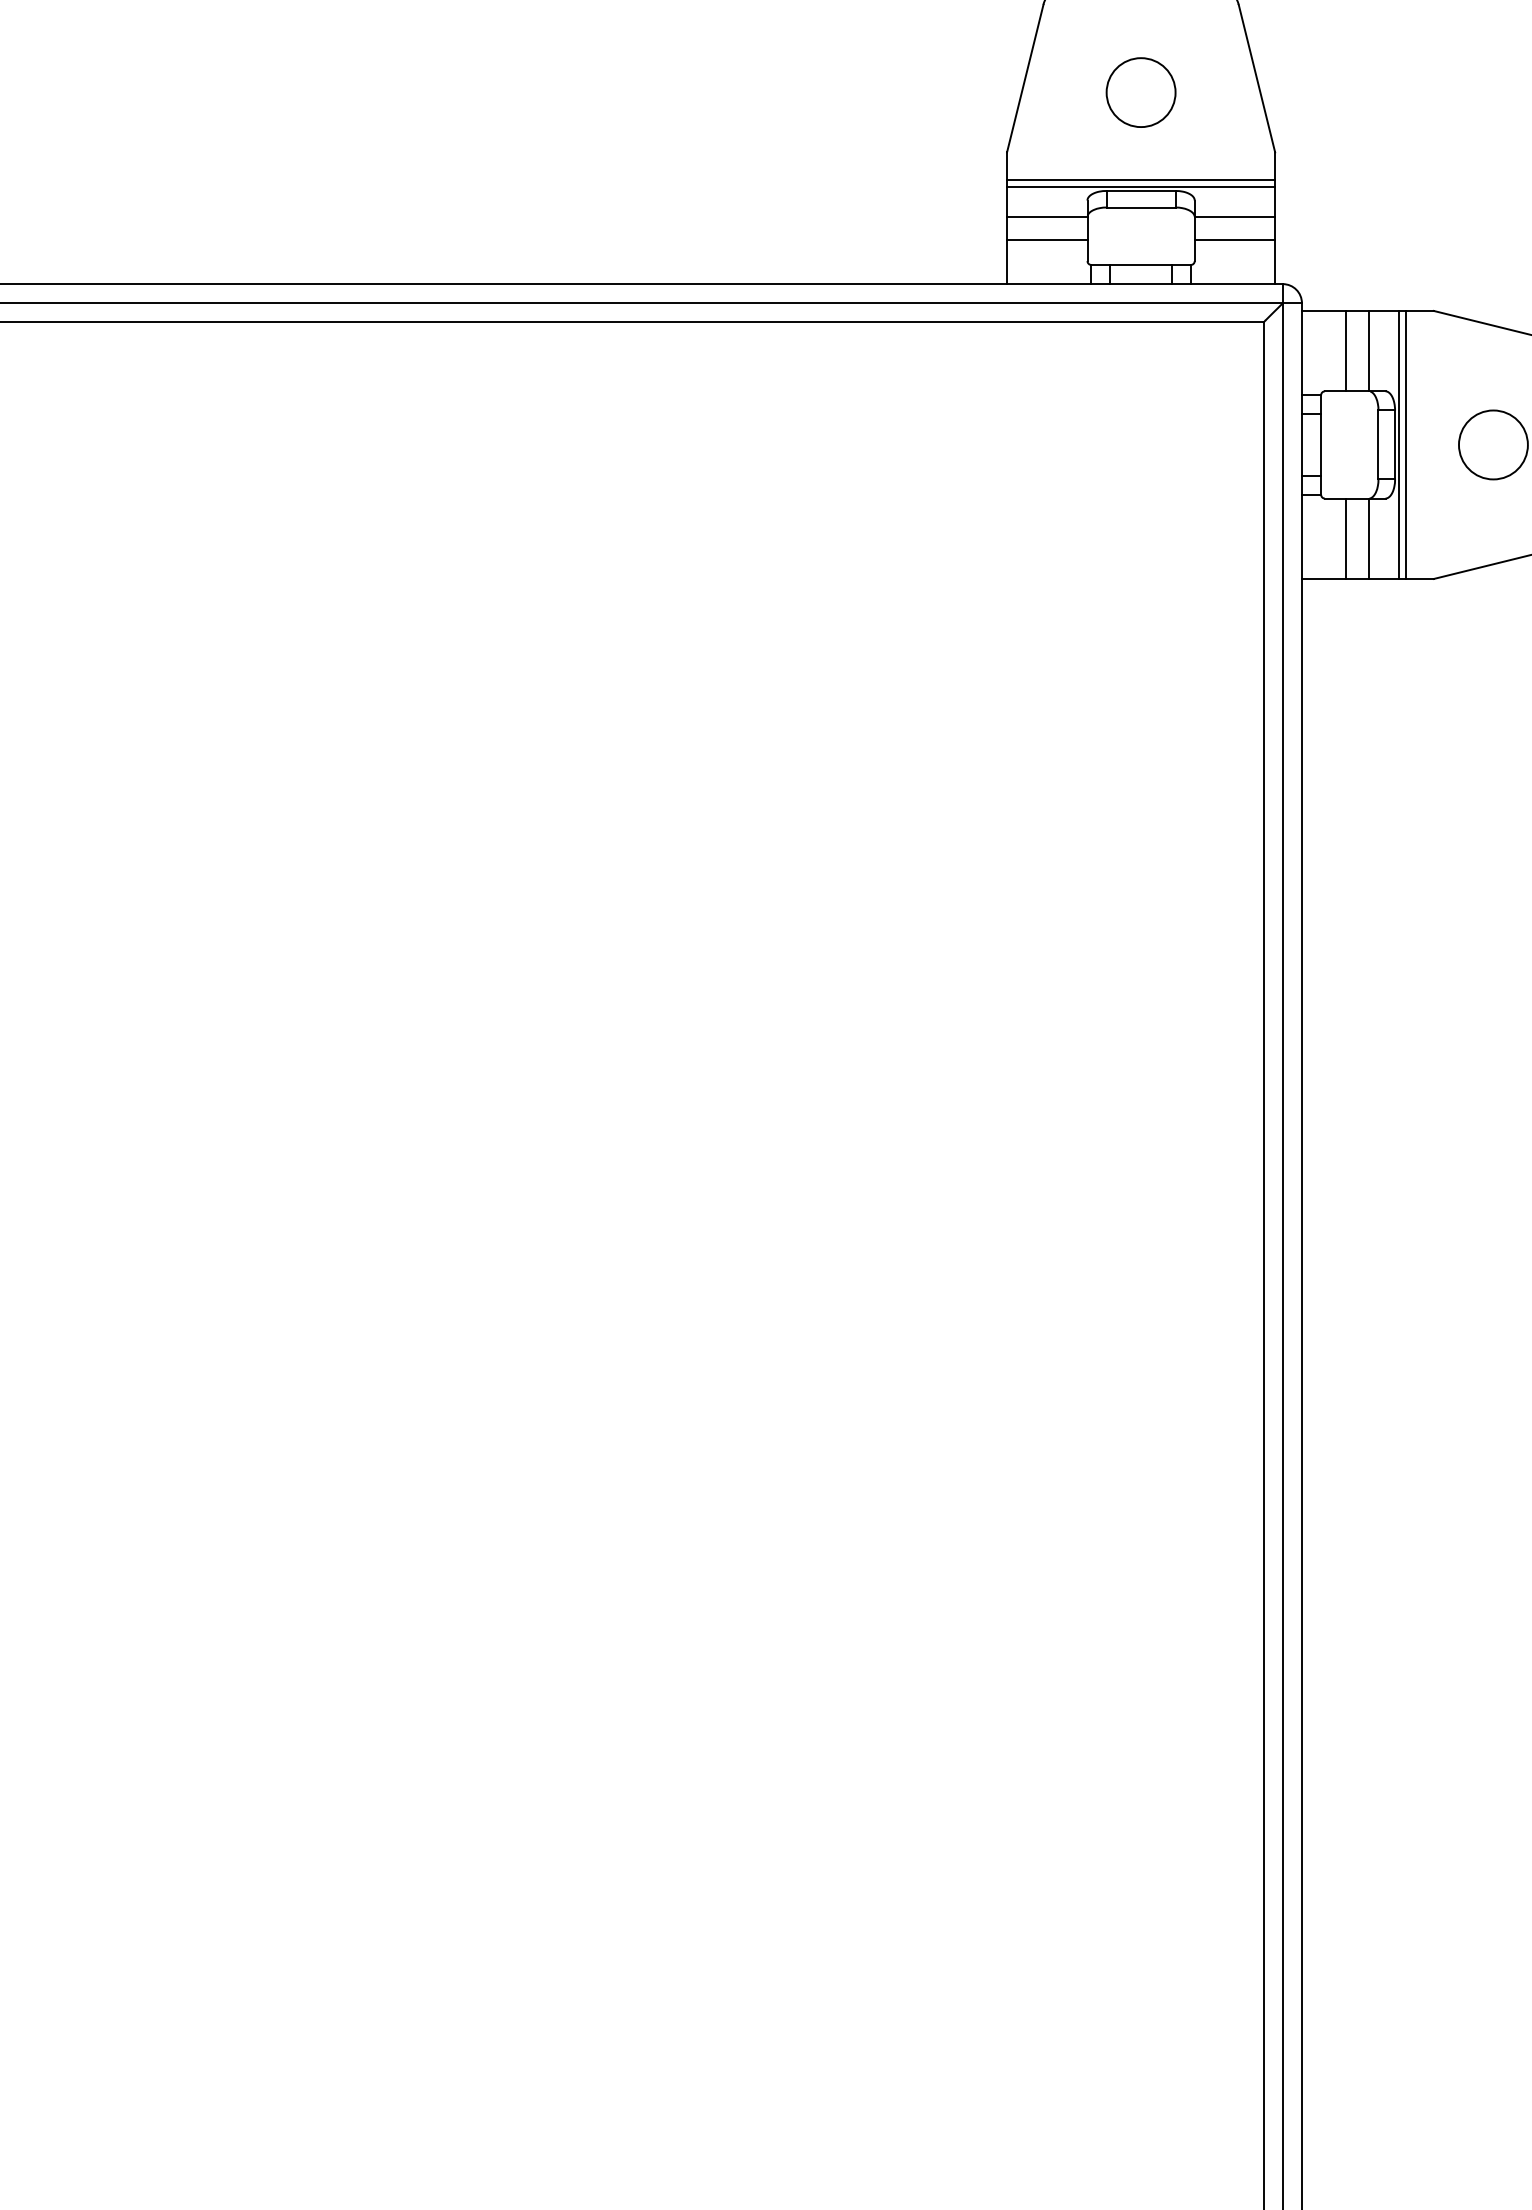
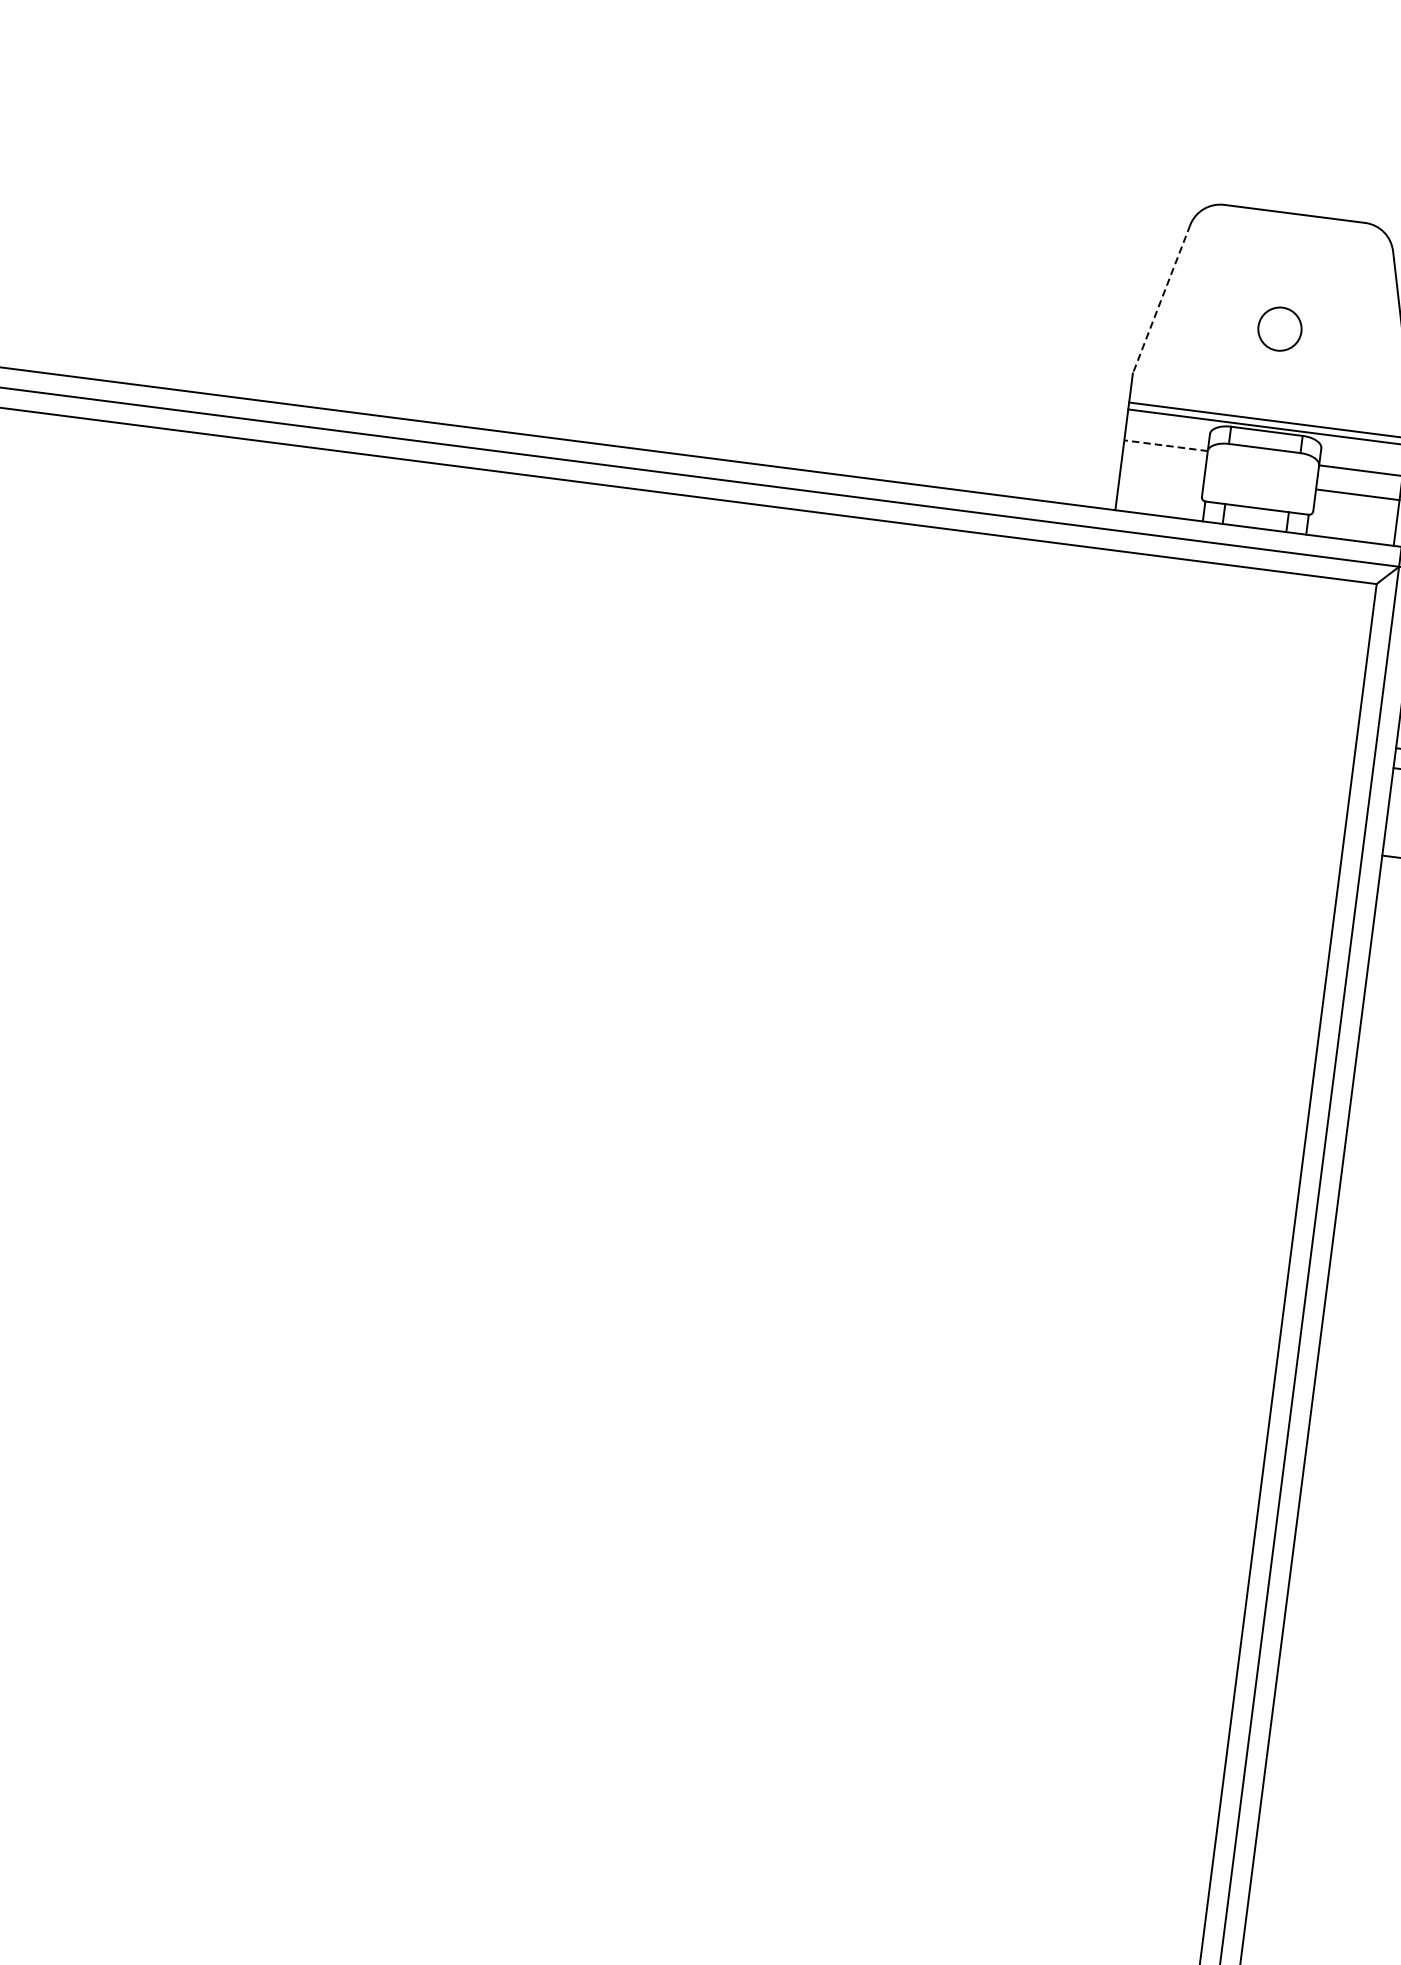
line: (1025, 78) -> (1161, 299), solid -> dashed
circle: (1140, 92) -> (1279, 329), size x0.6
line: (1046, 216) -> (1165, 445), solid -> dashed
line: (1047, 240) -> (1163, 470), removed

